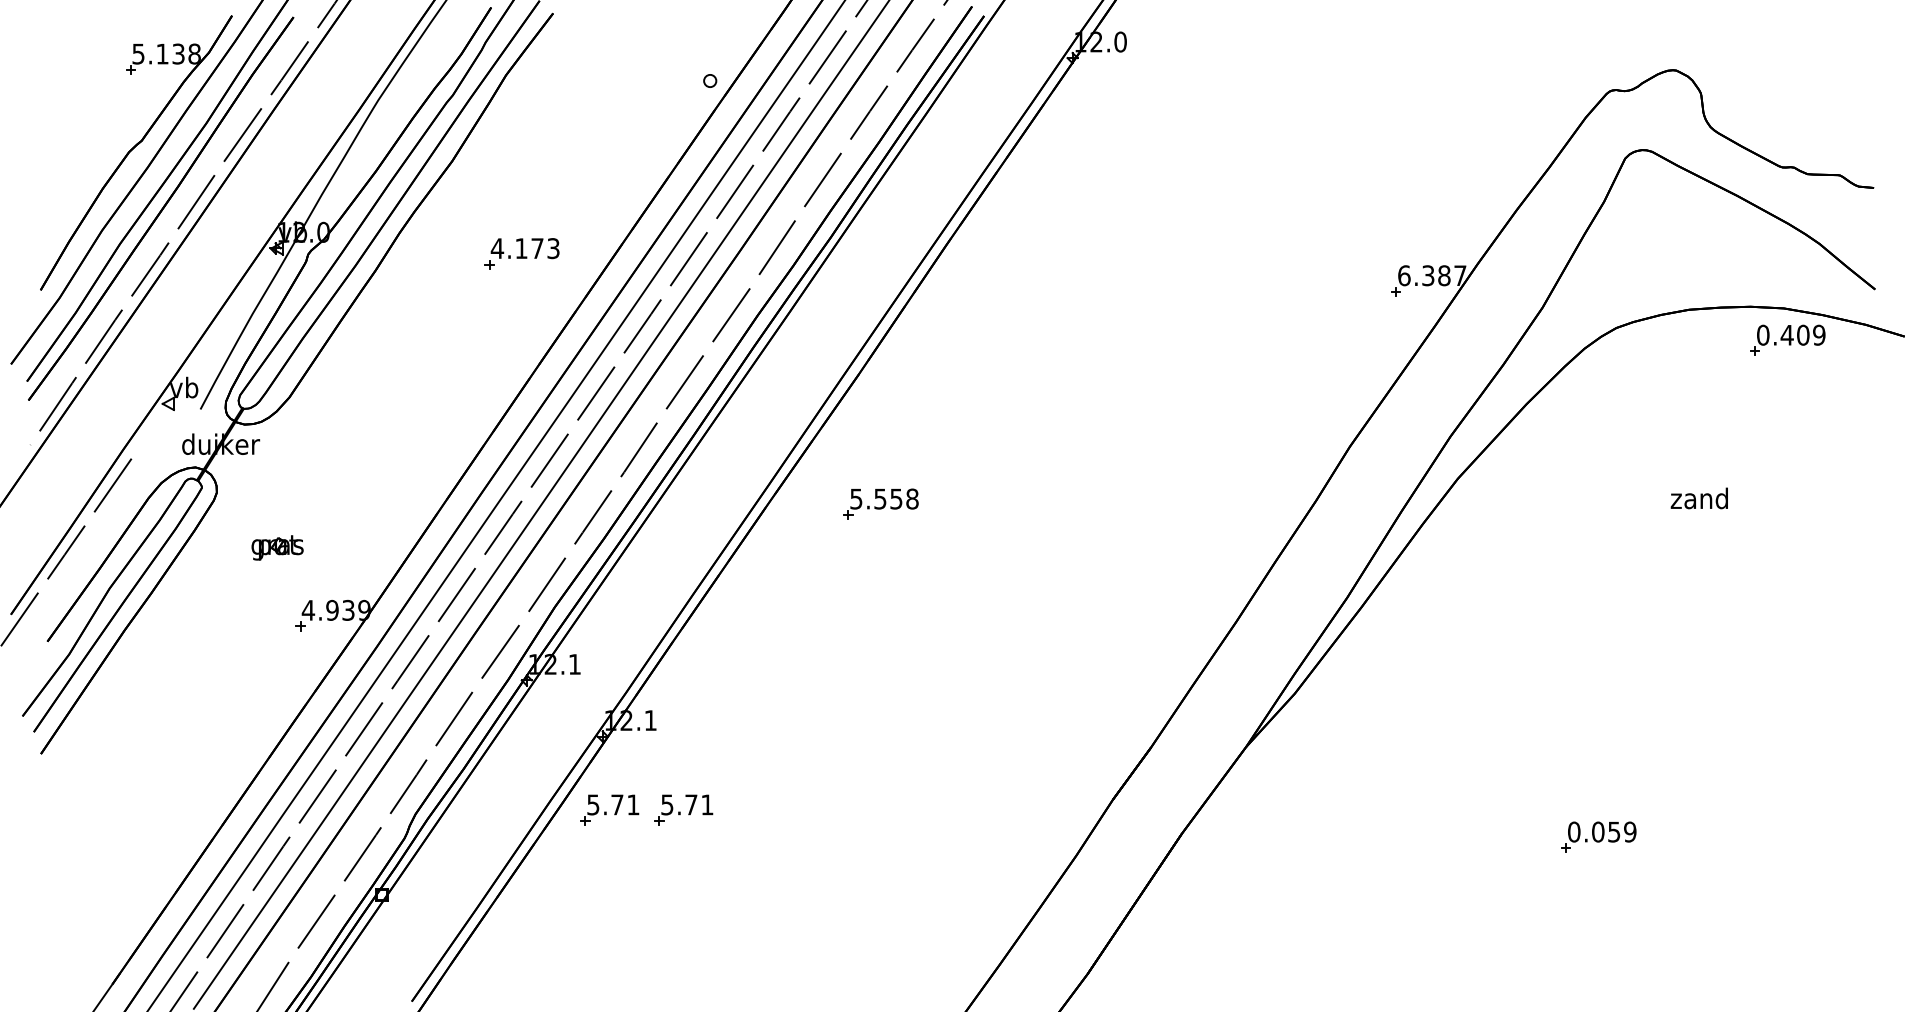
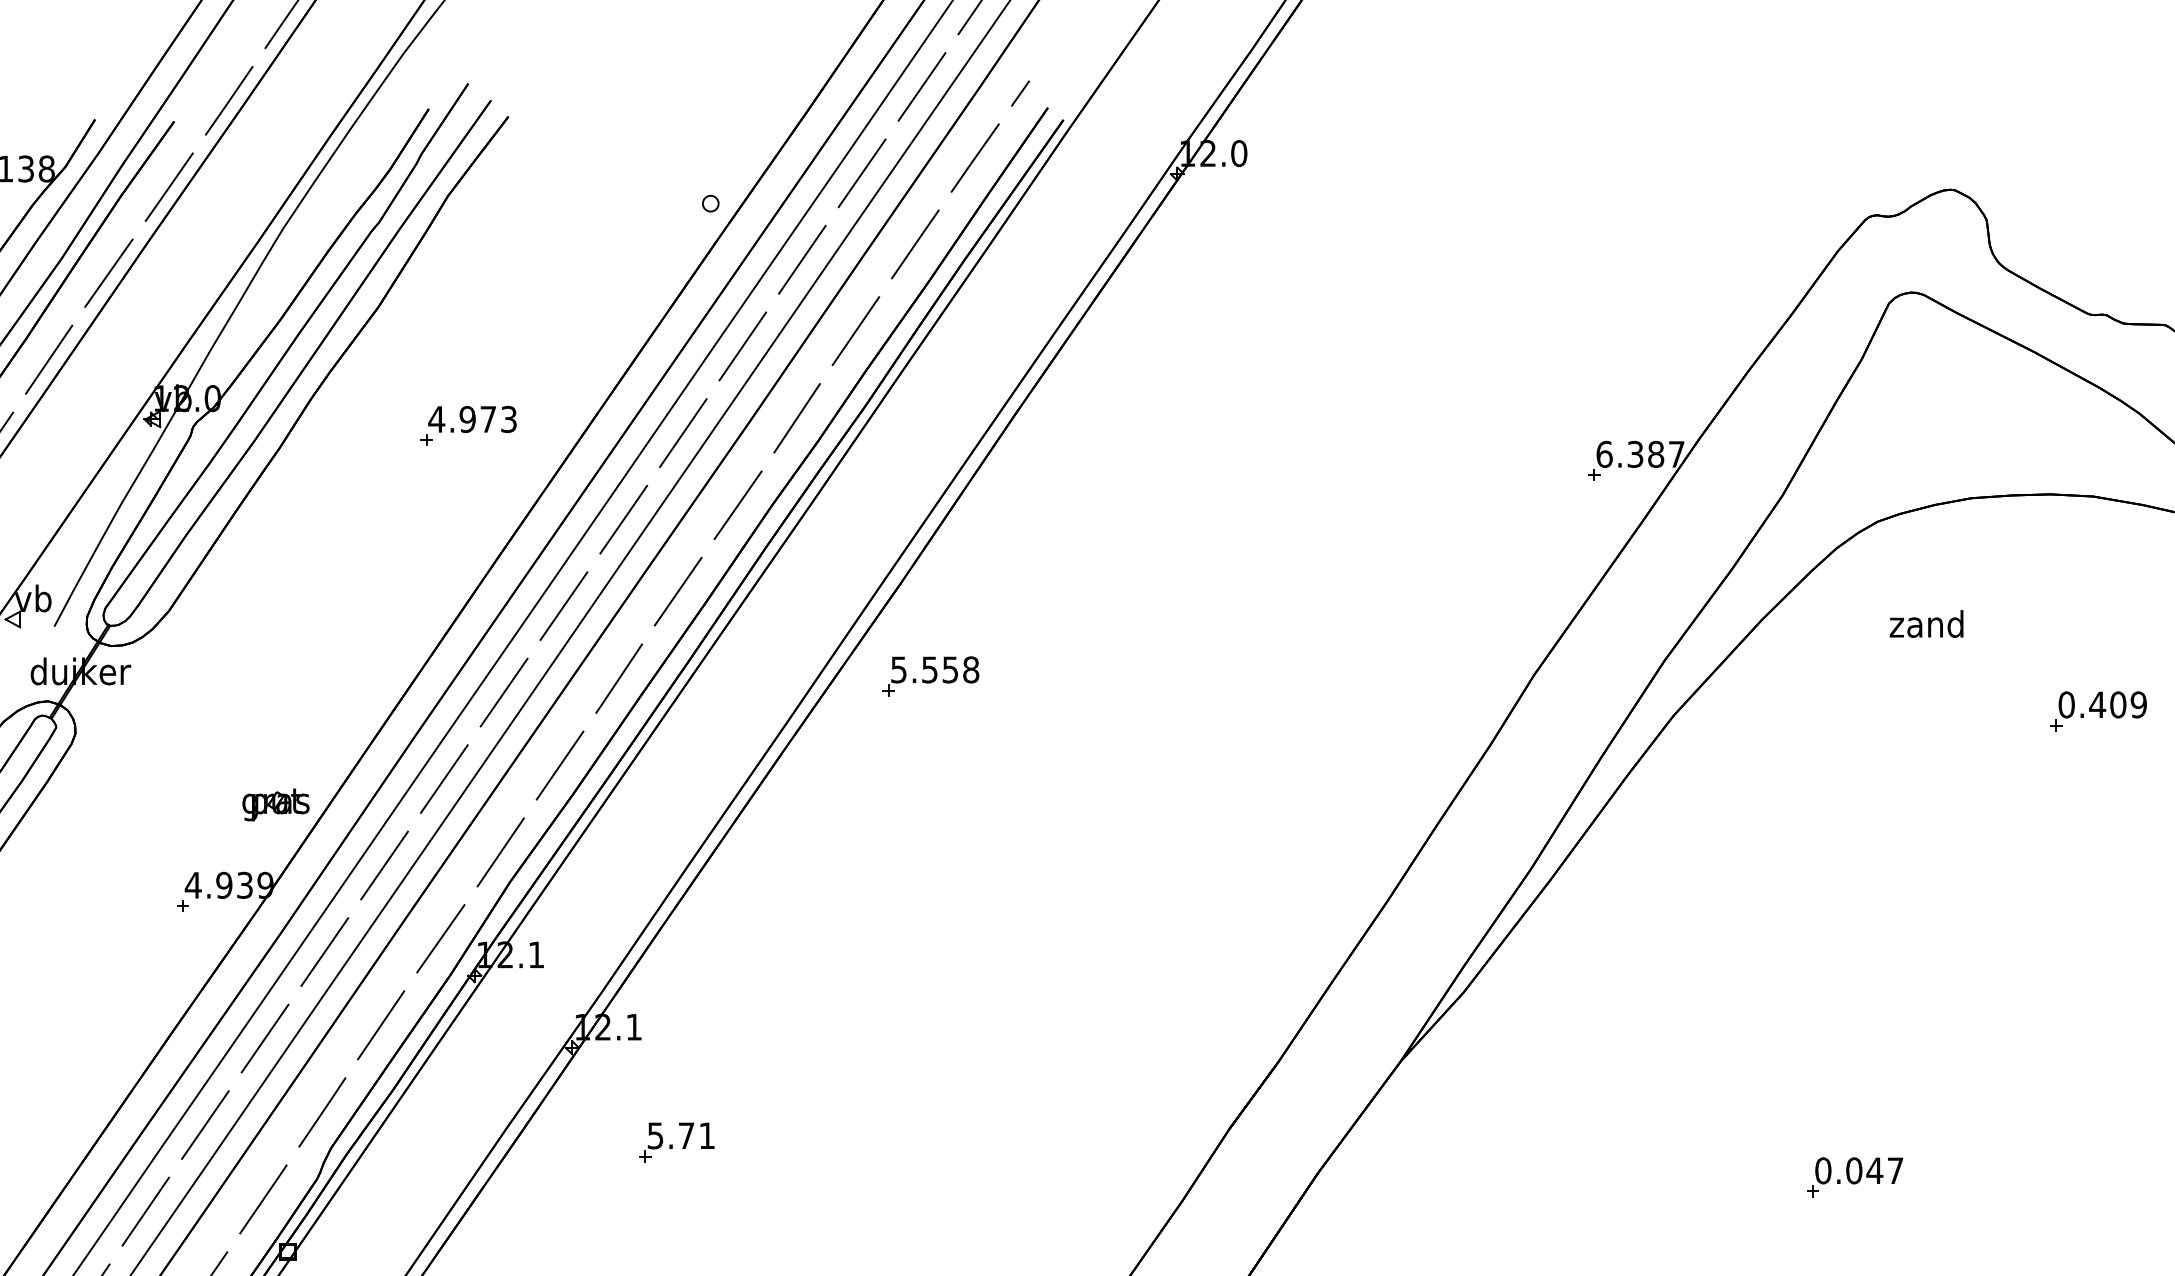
text: (521, 248) -> (467, 419), 4.173 -> 4.973
part: (1787, 339) -> (2097, 710), moved
text: (1698, 498) -> (1925, 624), moved
part: (880, 503) -> (930, 675), moved
part: (277, 547) -> (275, 804), moved
part: (609, 809) -> (581, 1141), removed
text: (1621, 831) -> (1884, 1170), 0.059 -> 0.047

